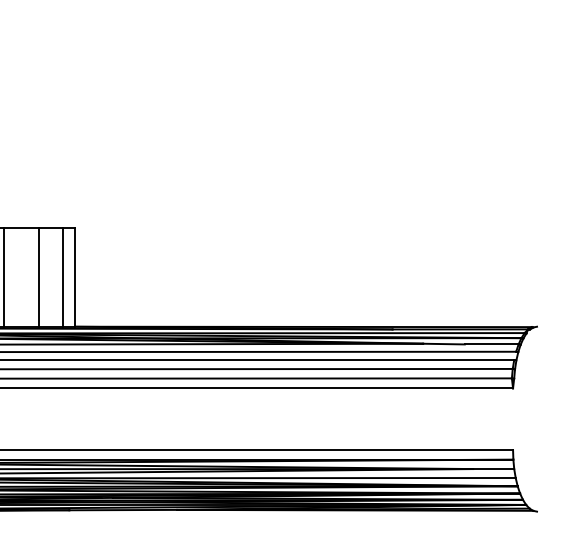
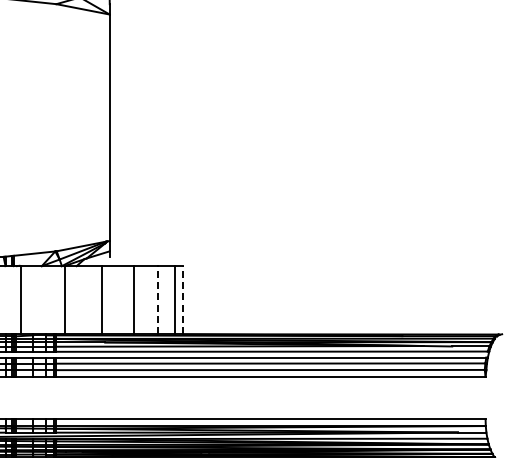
line: (39, 276) -> (158, 299), solid -> dashed
line: (75, 276) -> (183, 299), solid -> dashed

